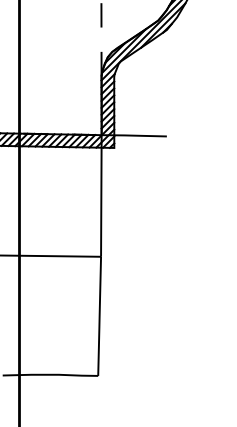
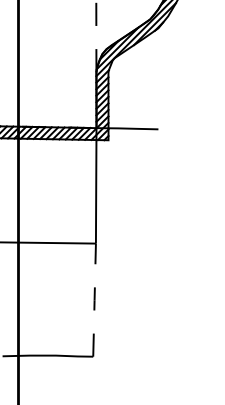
line: (99, 316) -> (94, 300), solid -> dashed

